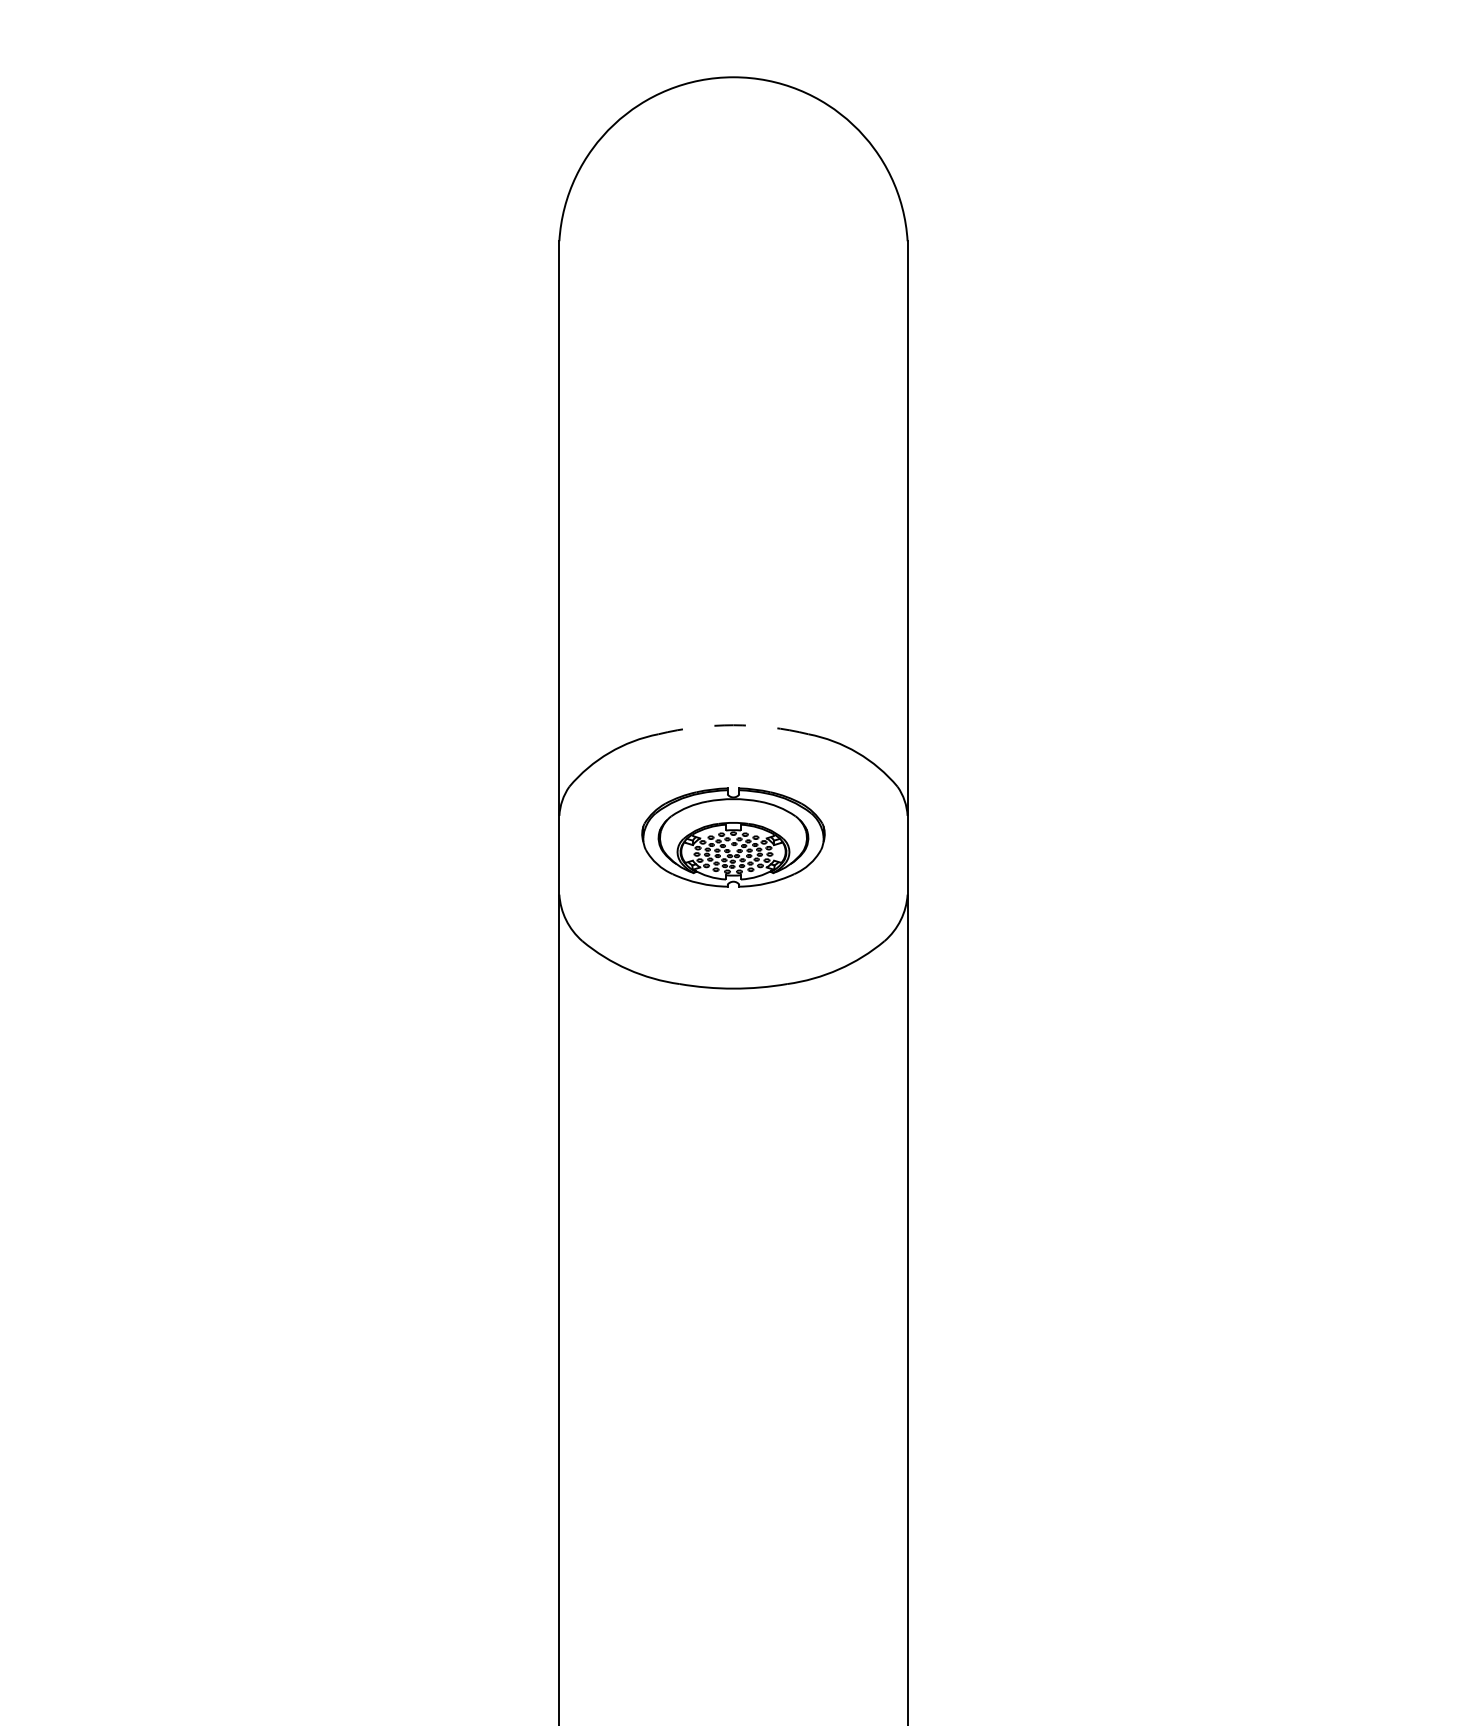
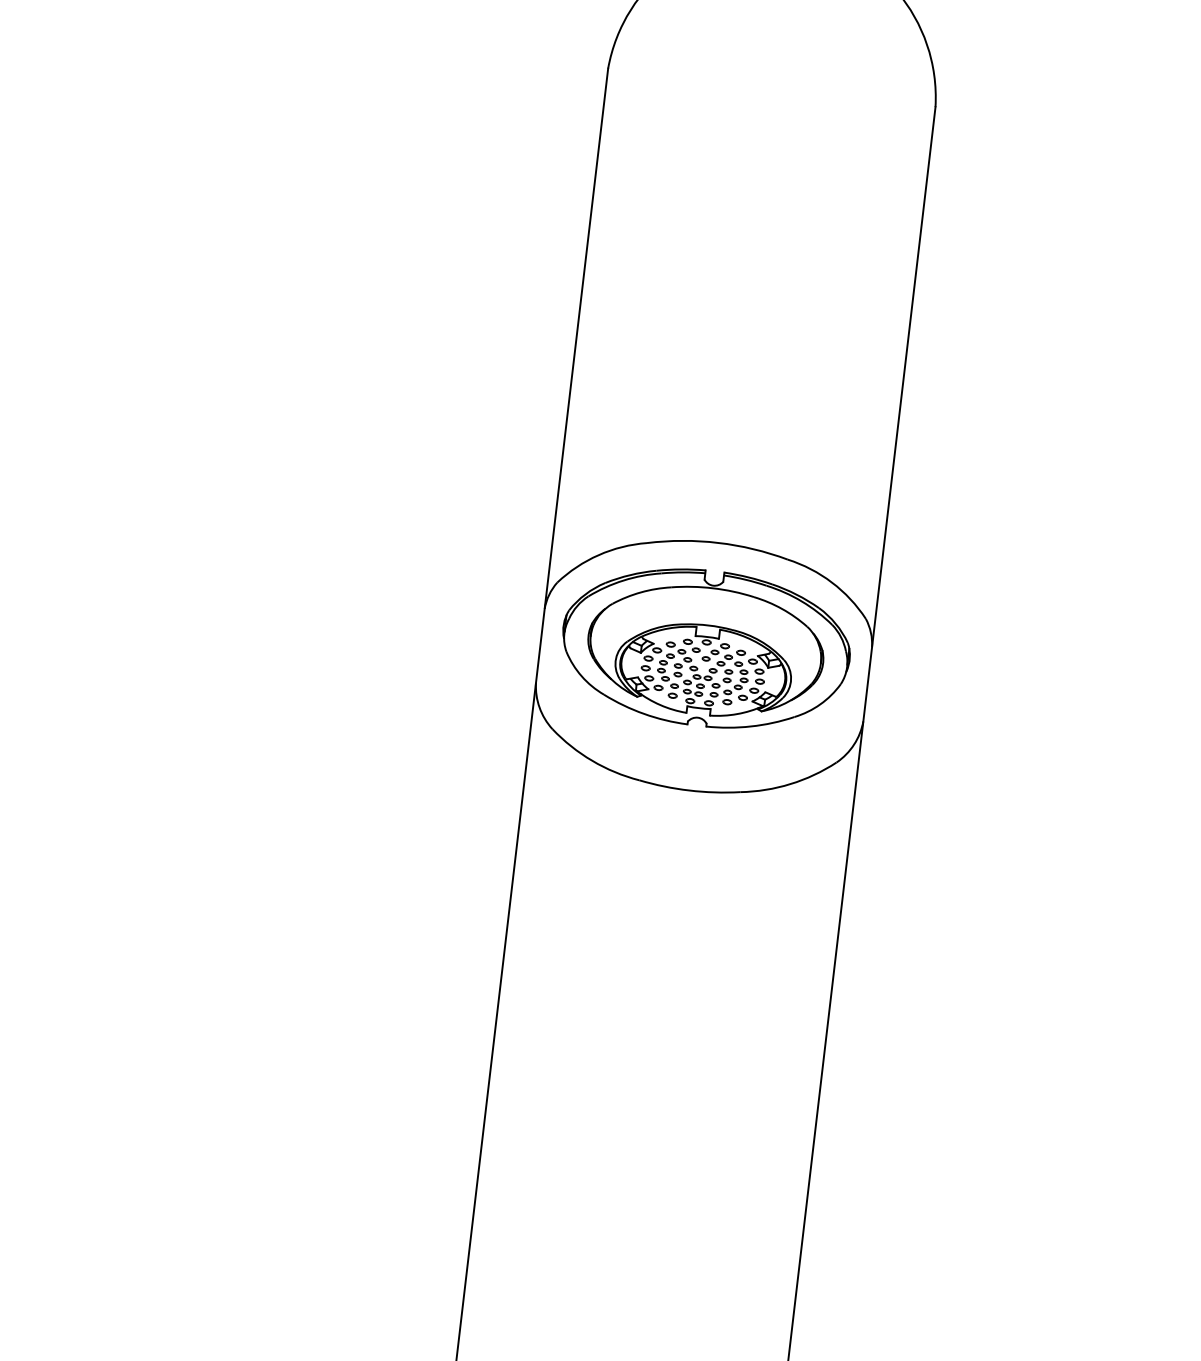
arc: (733, 725) -> (718, 543), dashed -> solid
part: (733, 837) -> (705, 648), size x1.67

